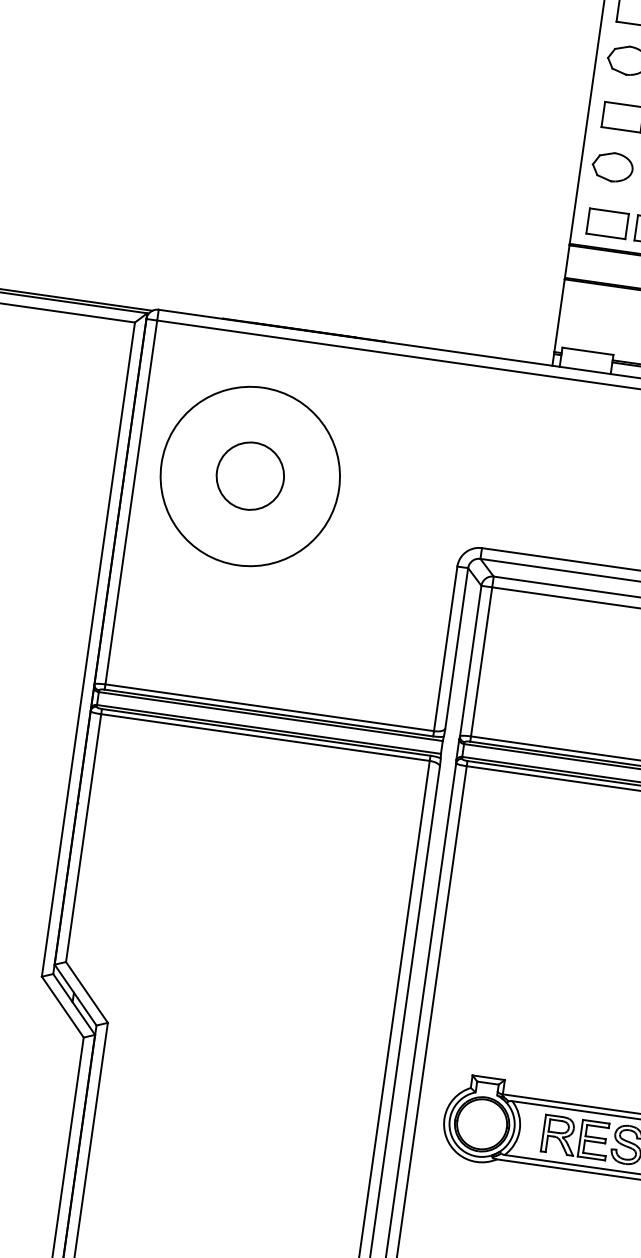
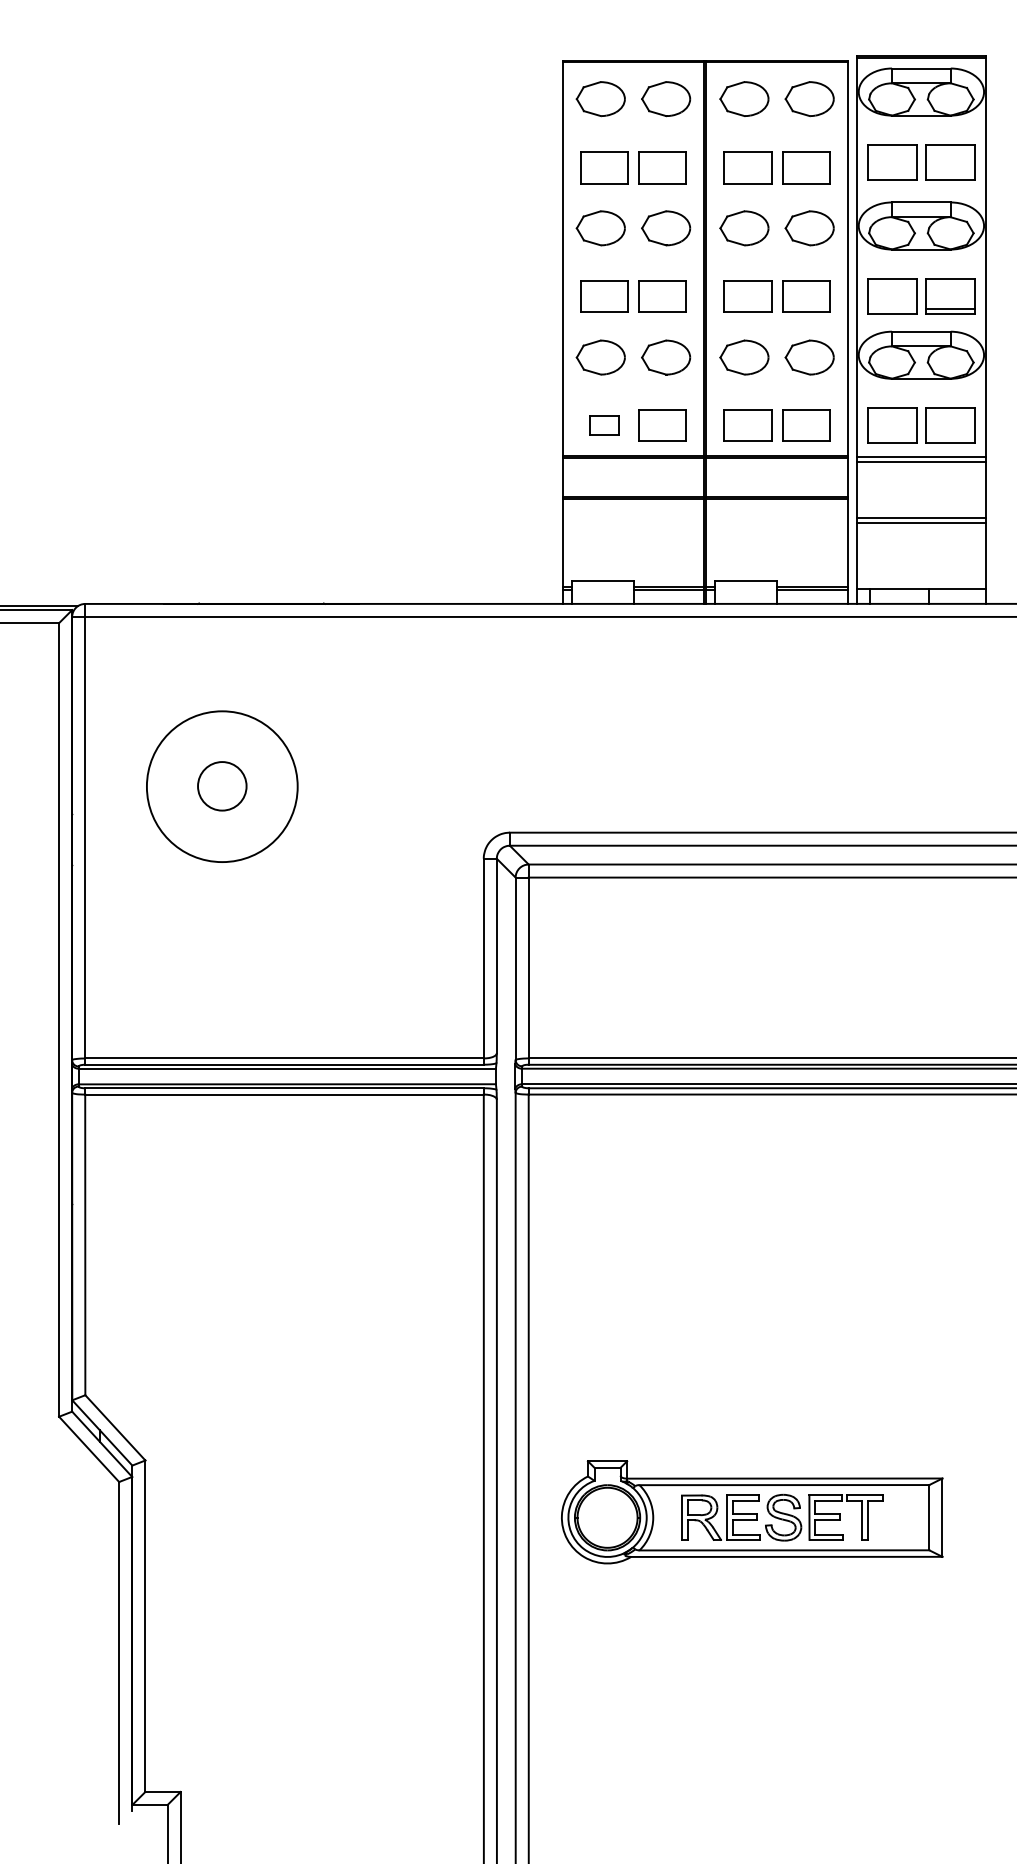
part: (607, 223) -> (604, 425), size x0.6
circle: (249, 475) -> (221, 785), size x0.6
circle: (250, 476) -> (222, 786), size x0.7

